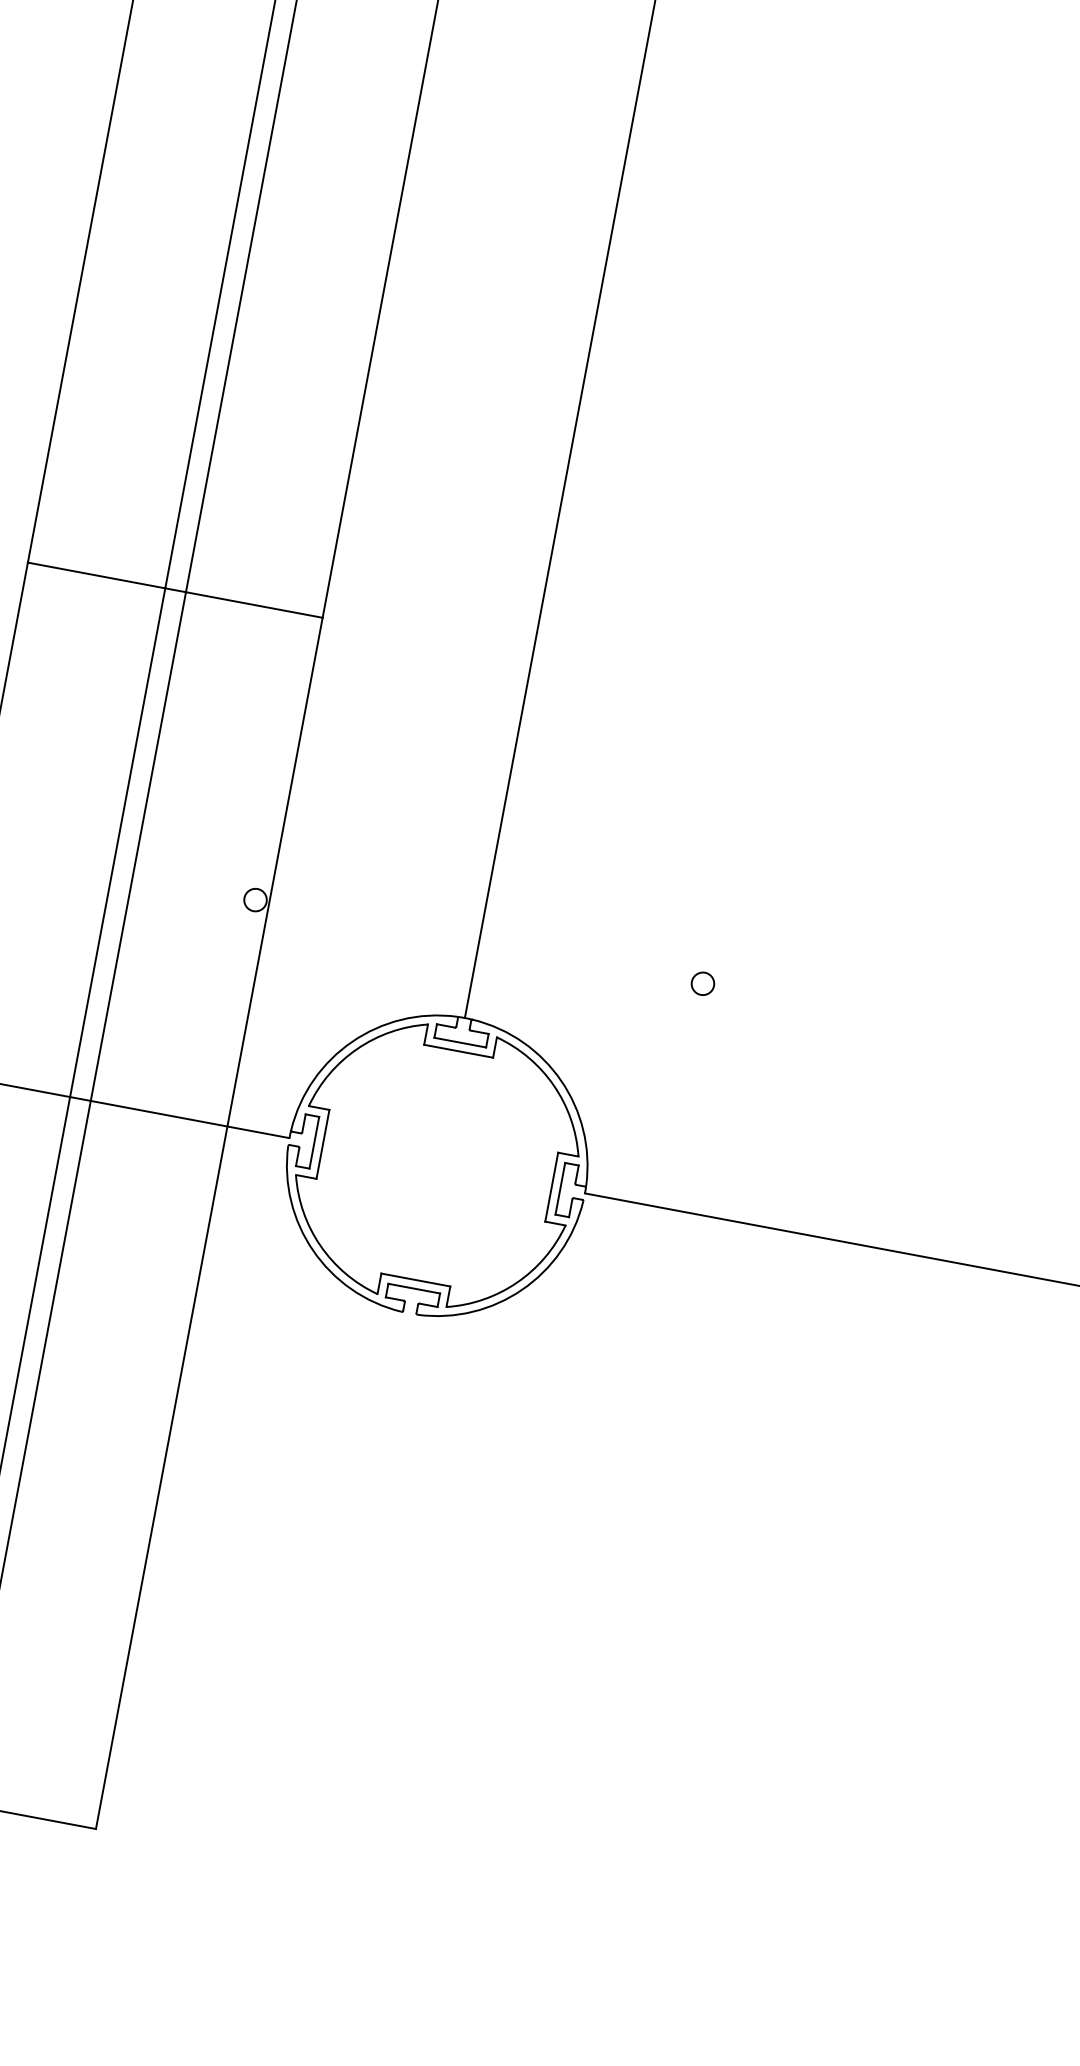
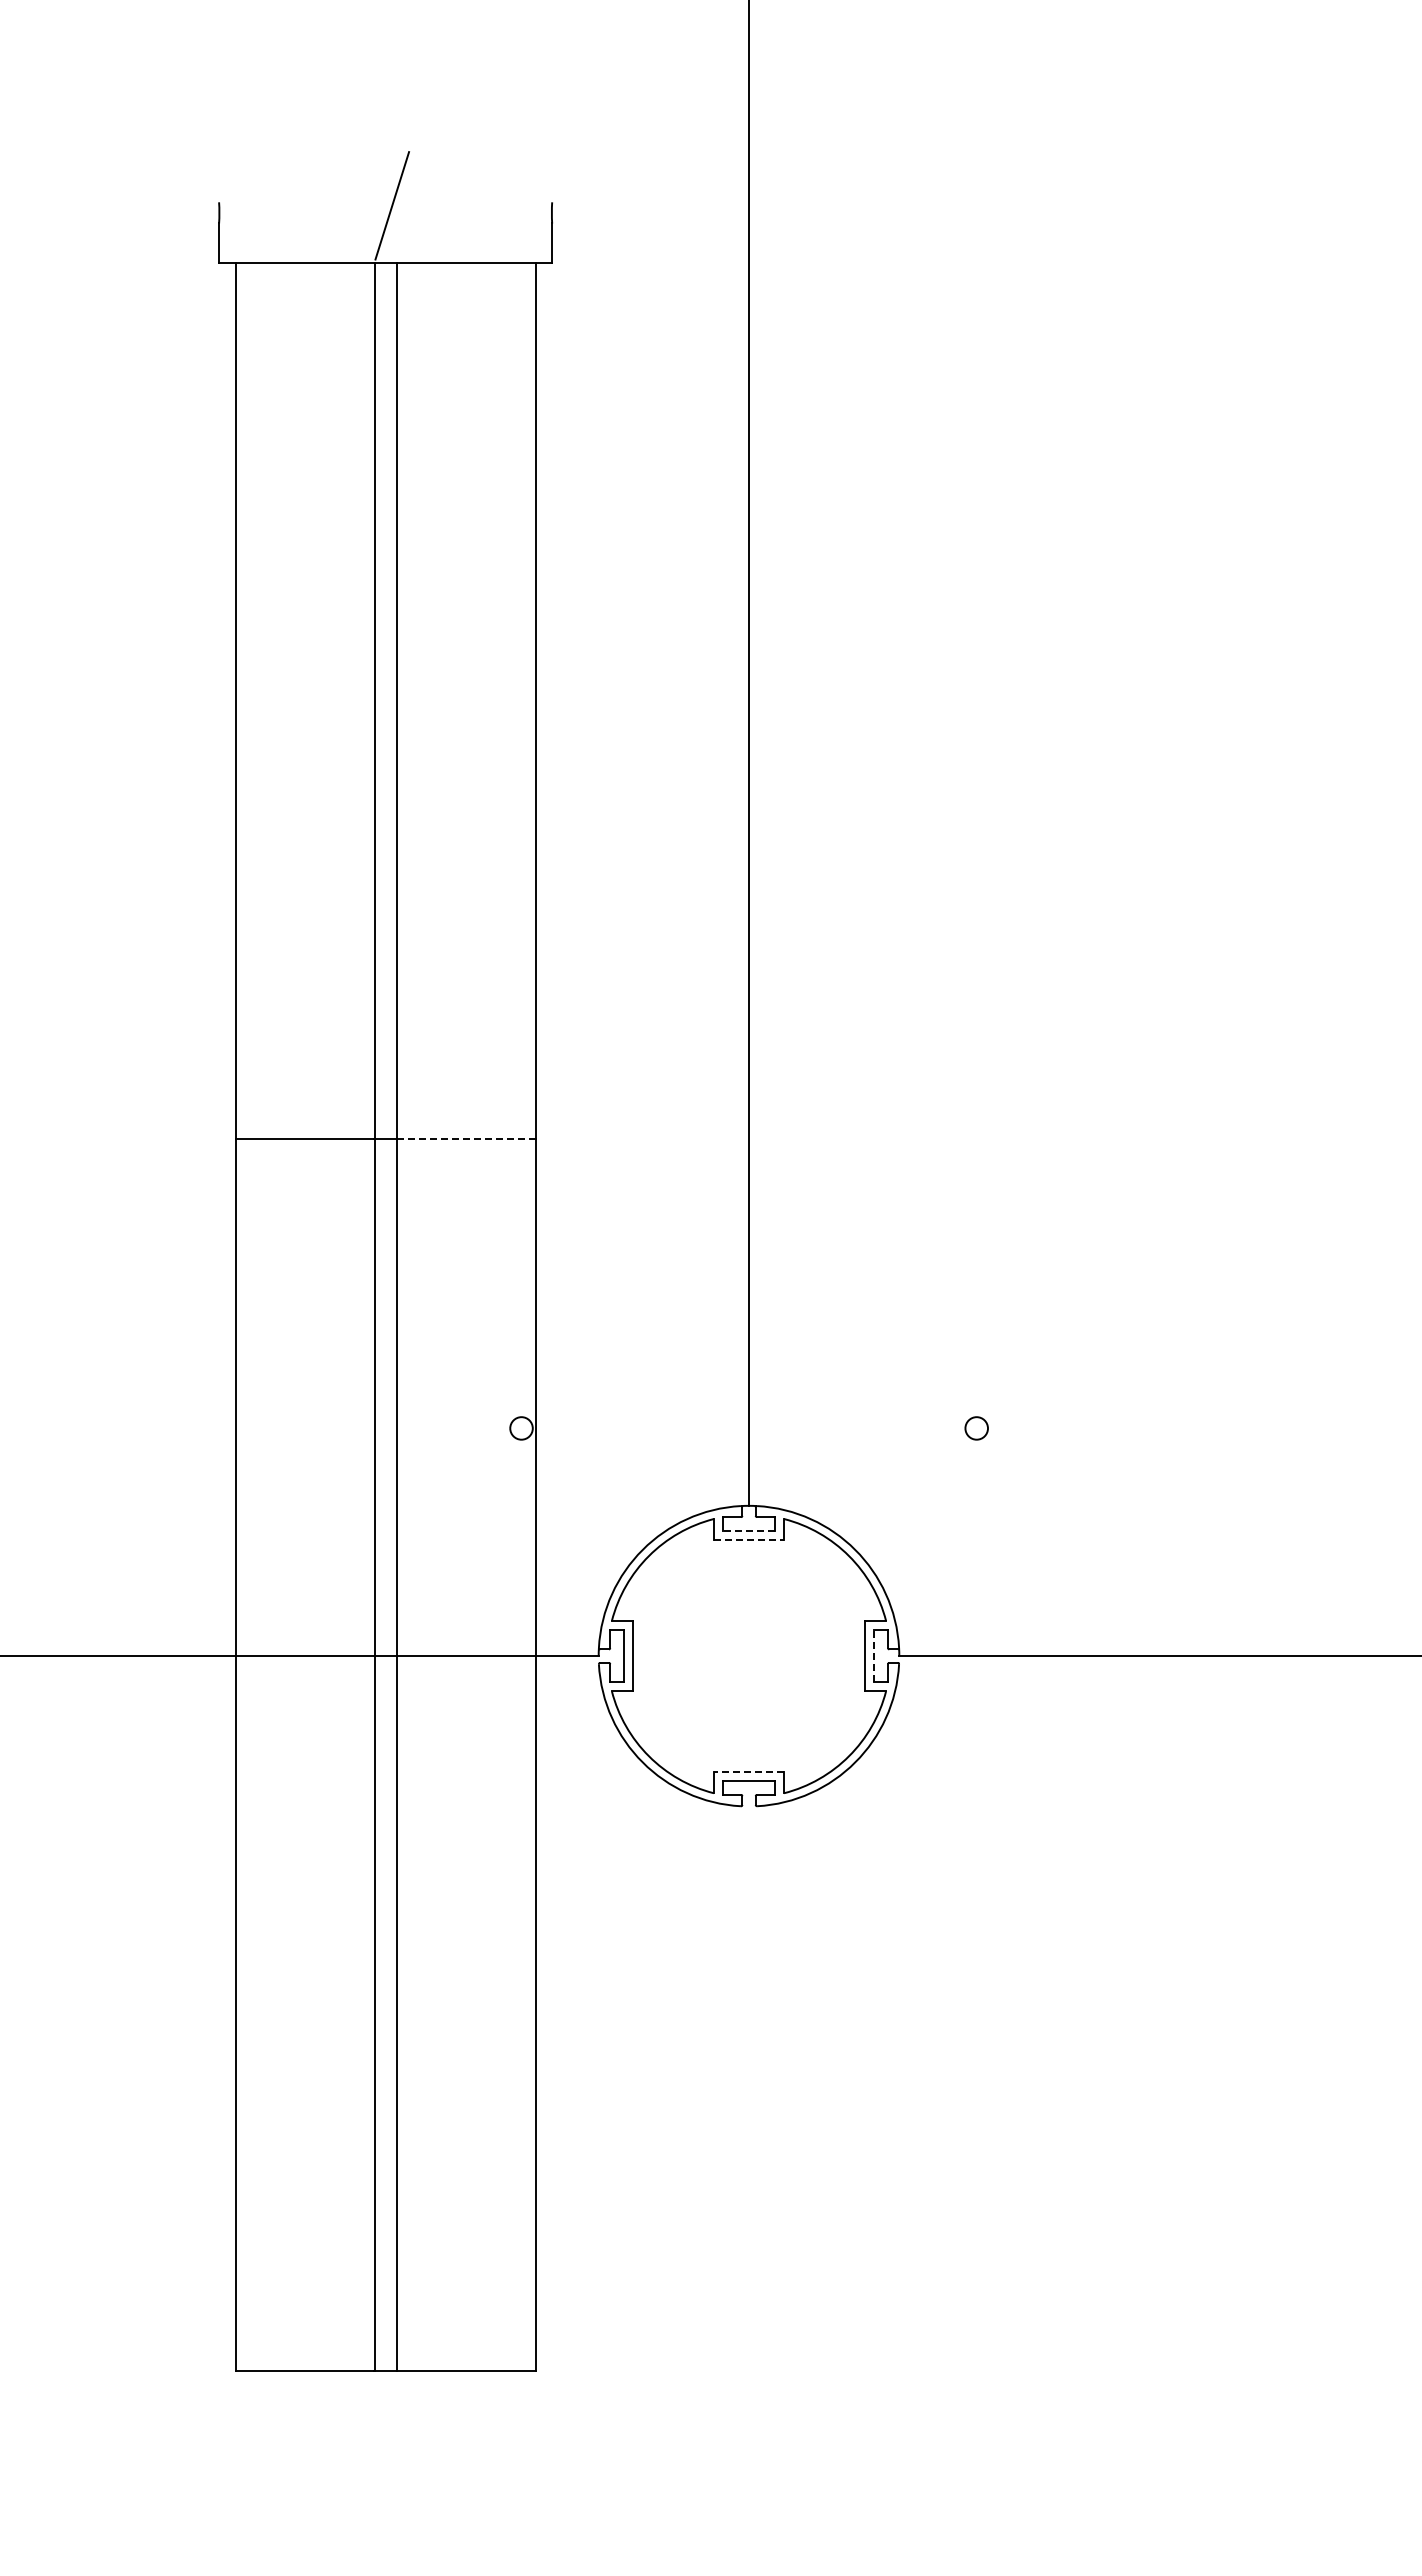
line: (254, 604) -> (466, 1138), solid -> dashed
line: (459, 1042) -> (748, 1530), solid -> dashed
line: (459, 1051) -> (749, 1539), solid -> dashed
line: (560, 1188) -> (874, 1655), solid -> dashed
line: (415, 1280) -> (748, 1772), solid -> dashed

